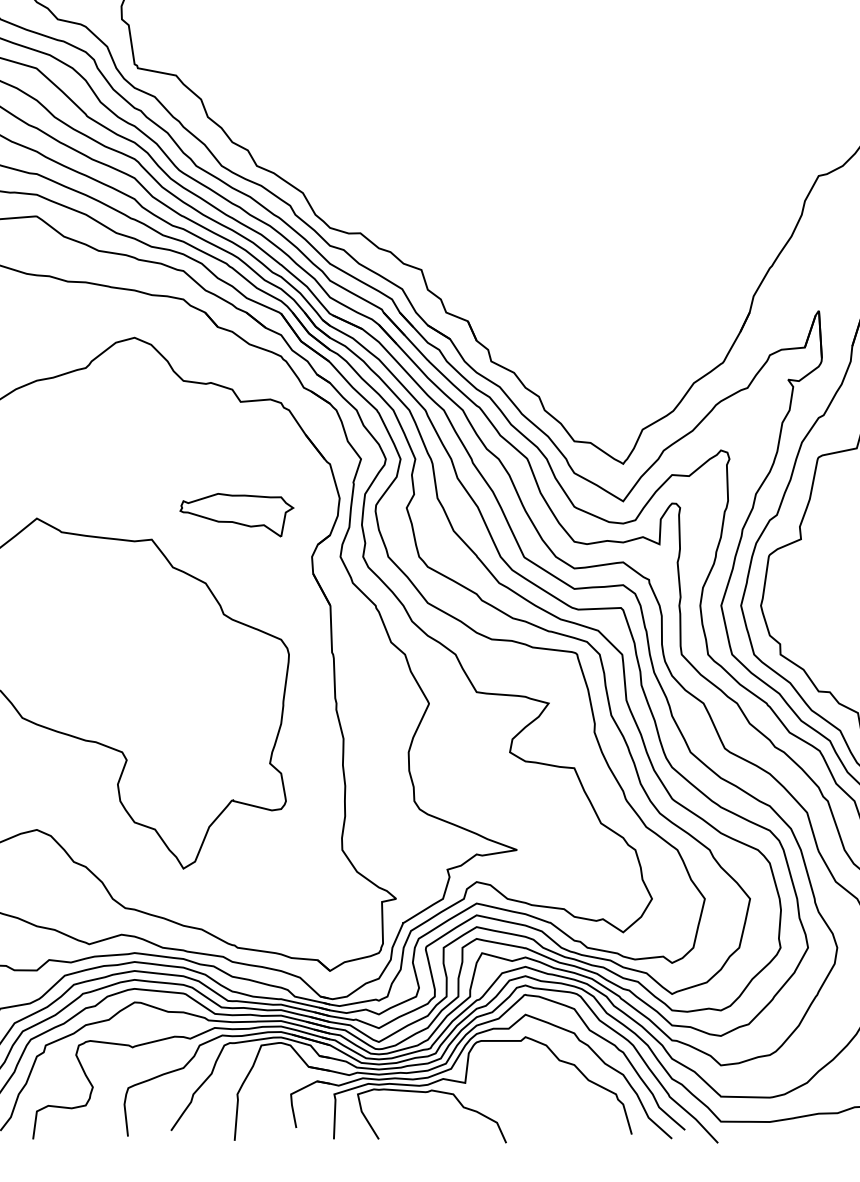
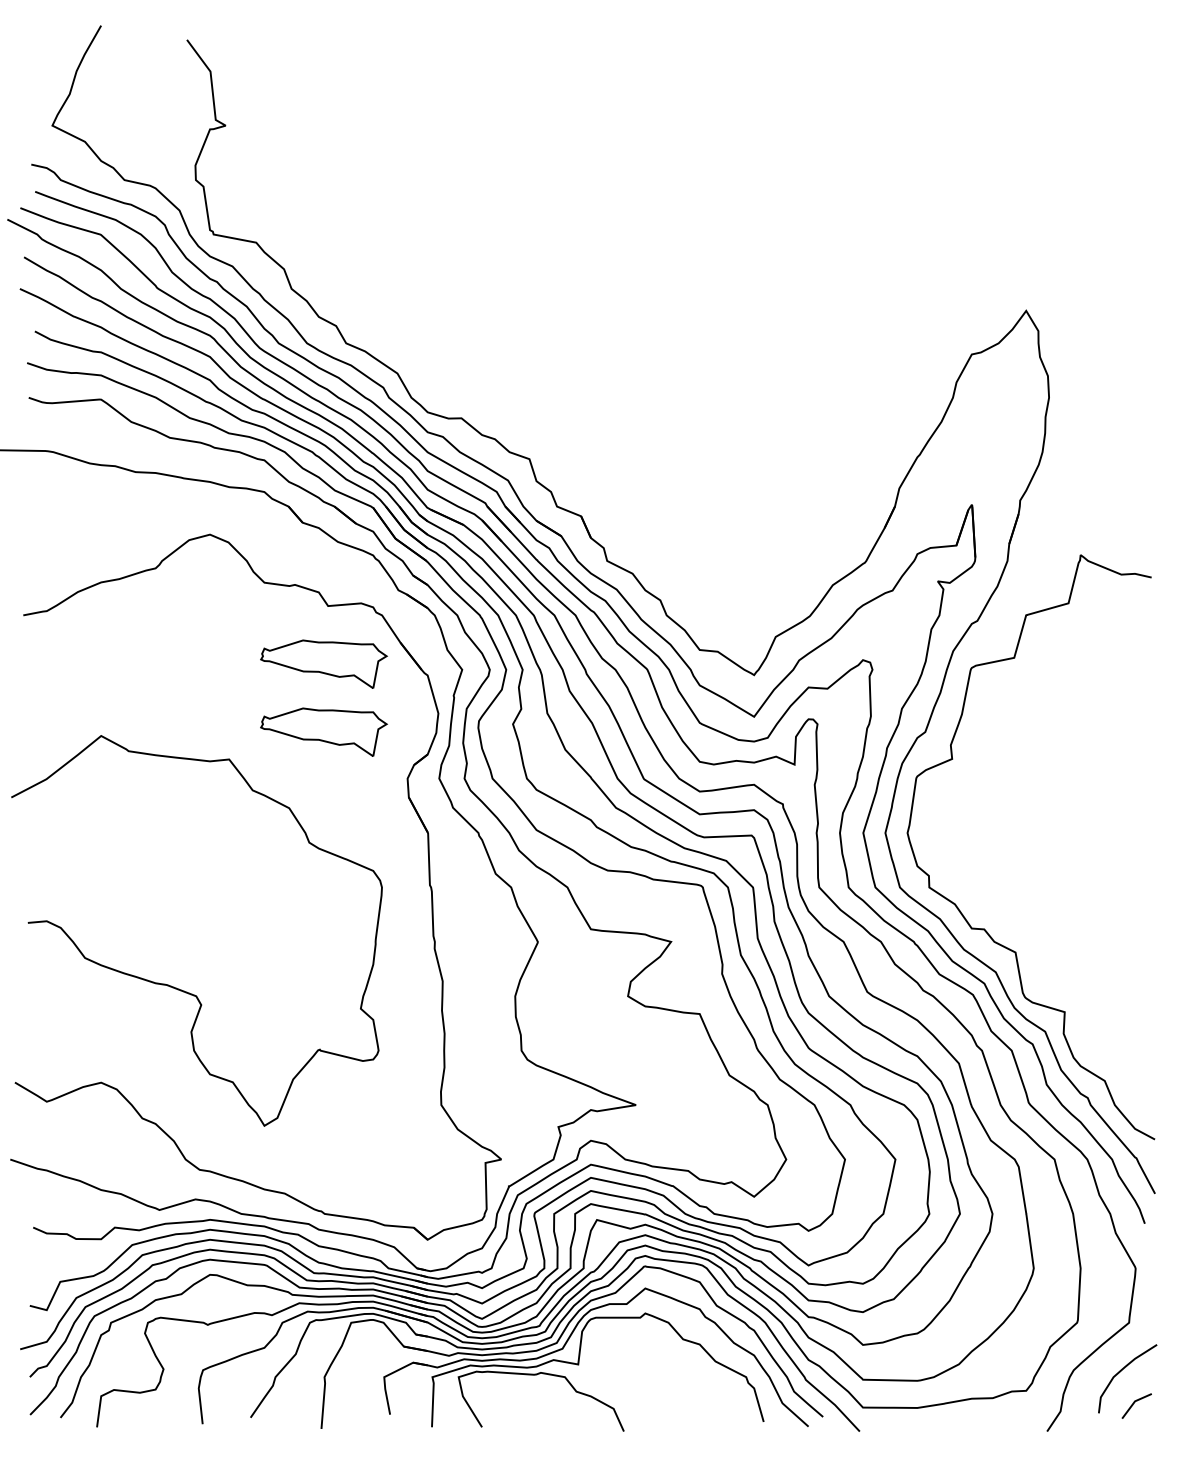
part: (236, 453) -> (323, 663), added

